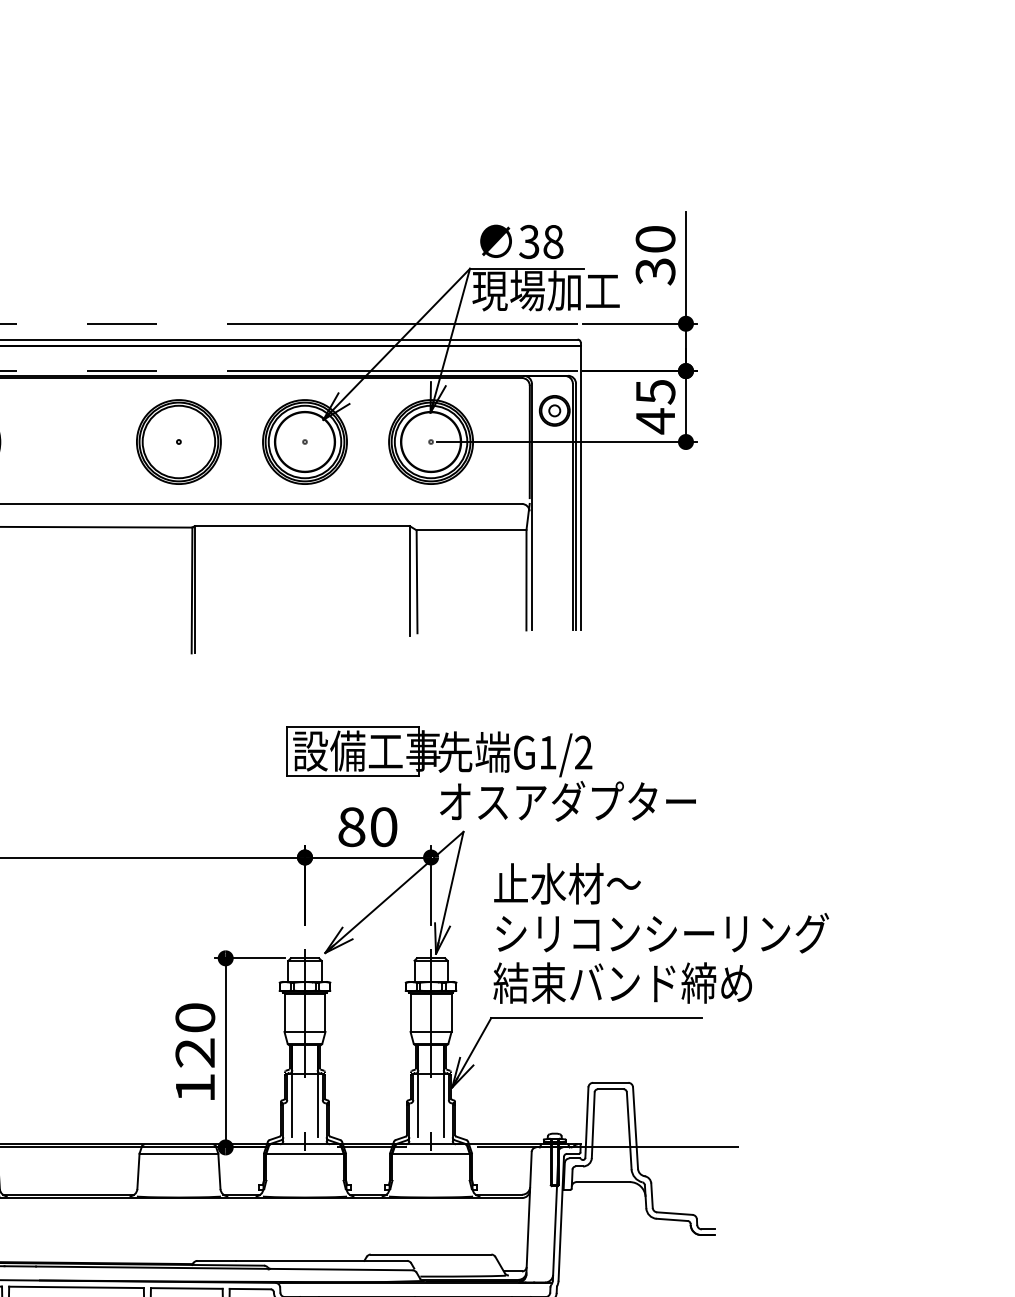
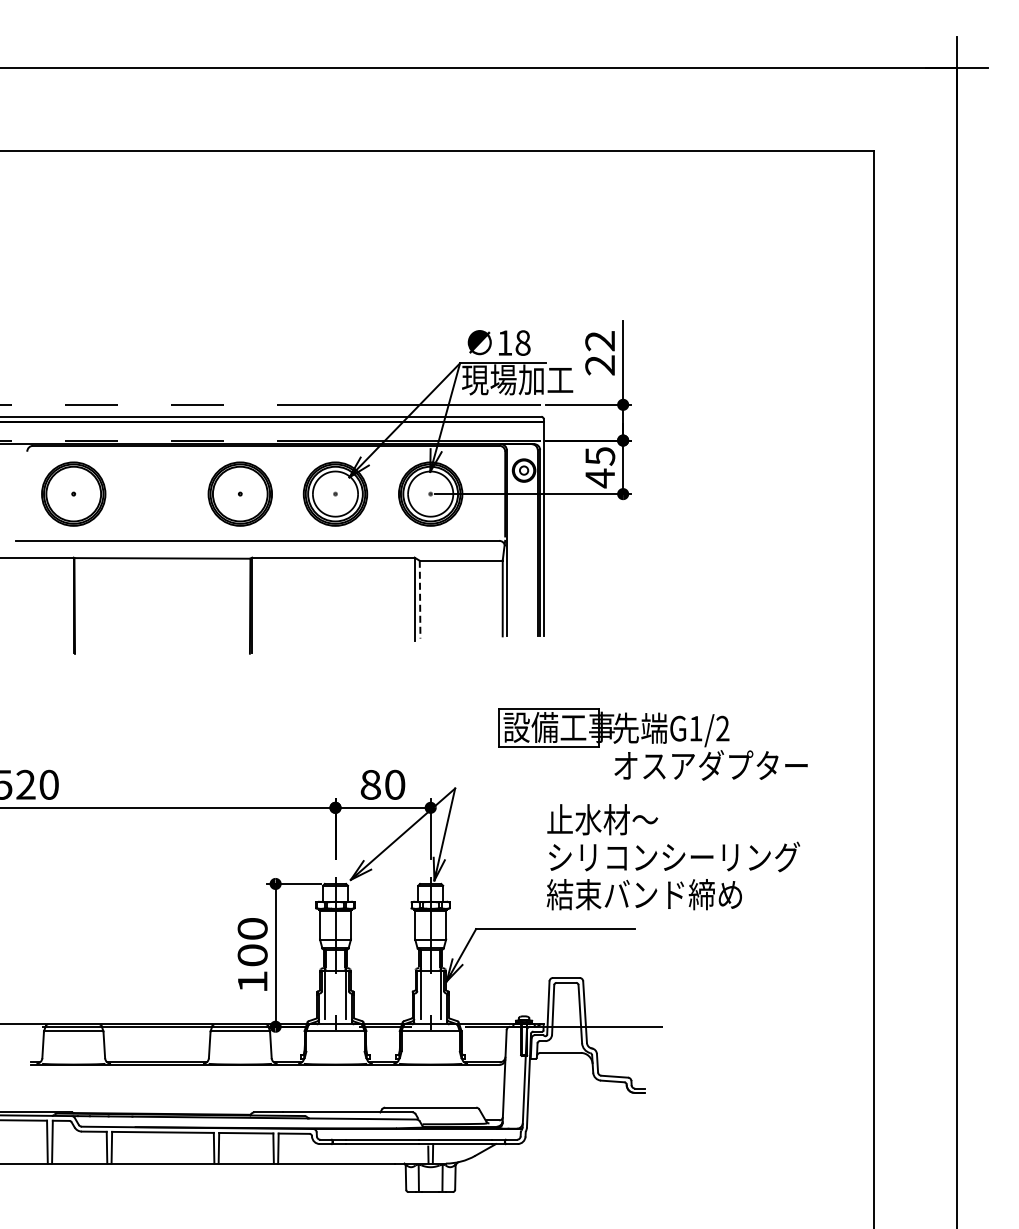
text: (528, 241) -> (504, 342), 38 -> 18
text: (655, 255) -> (600, 353), 30 -> 22
line: (417, 581) -> (420, 599), solid -> dashed
part: (490, 773) -> (652, 744), moved
text: (659, 933) -> (672, 857), moved
text: (195, 1053) -> (252, 955), 120 -> 100

